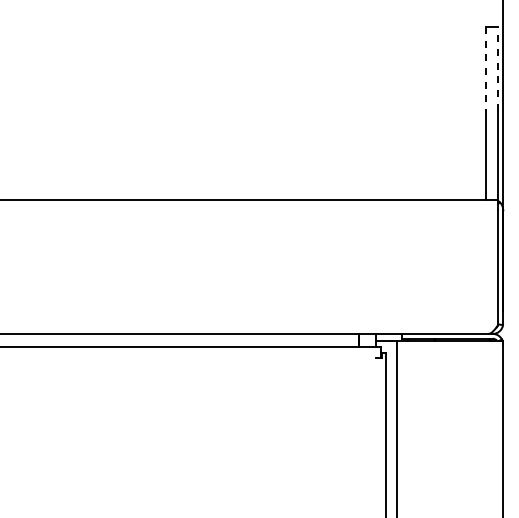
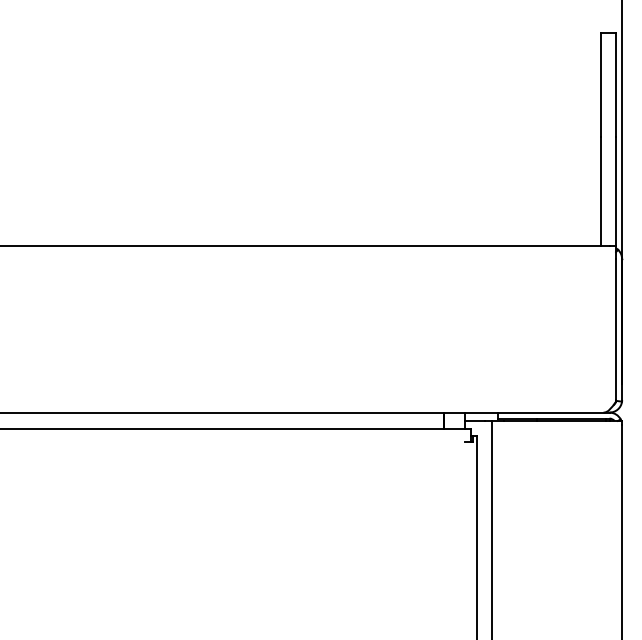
line: (498, 68) -> (616, 84), dashed -> solid
line: (485, 69) -> (600, 85), dashed -> solid

